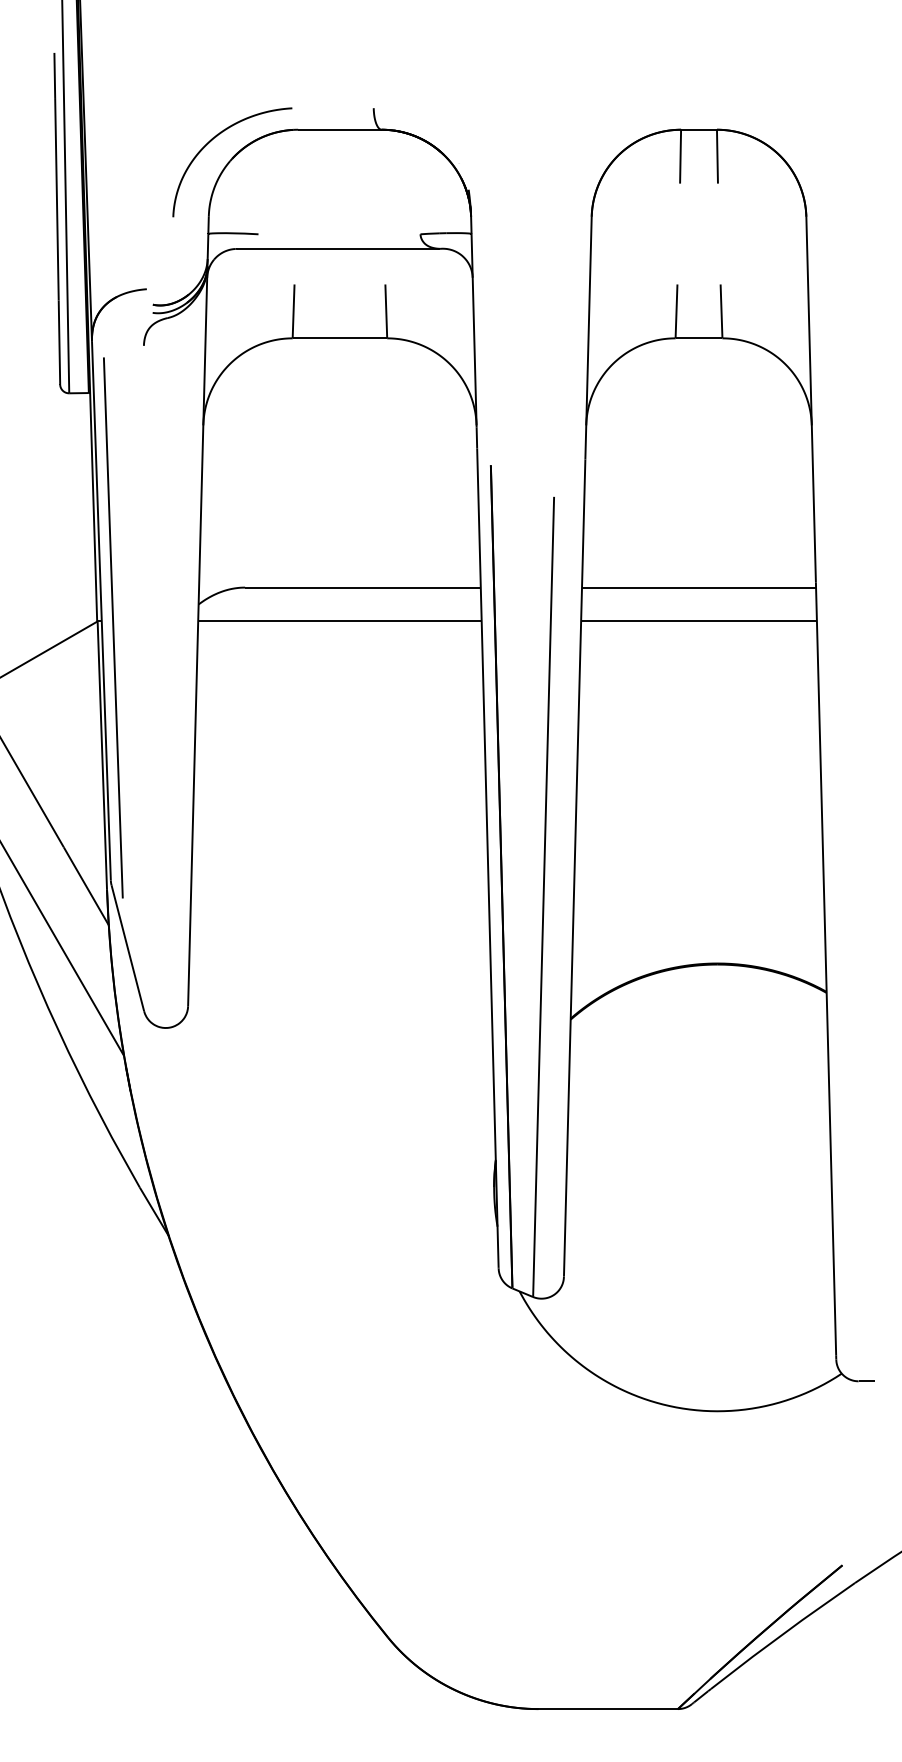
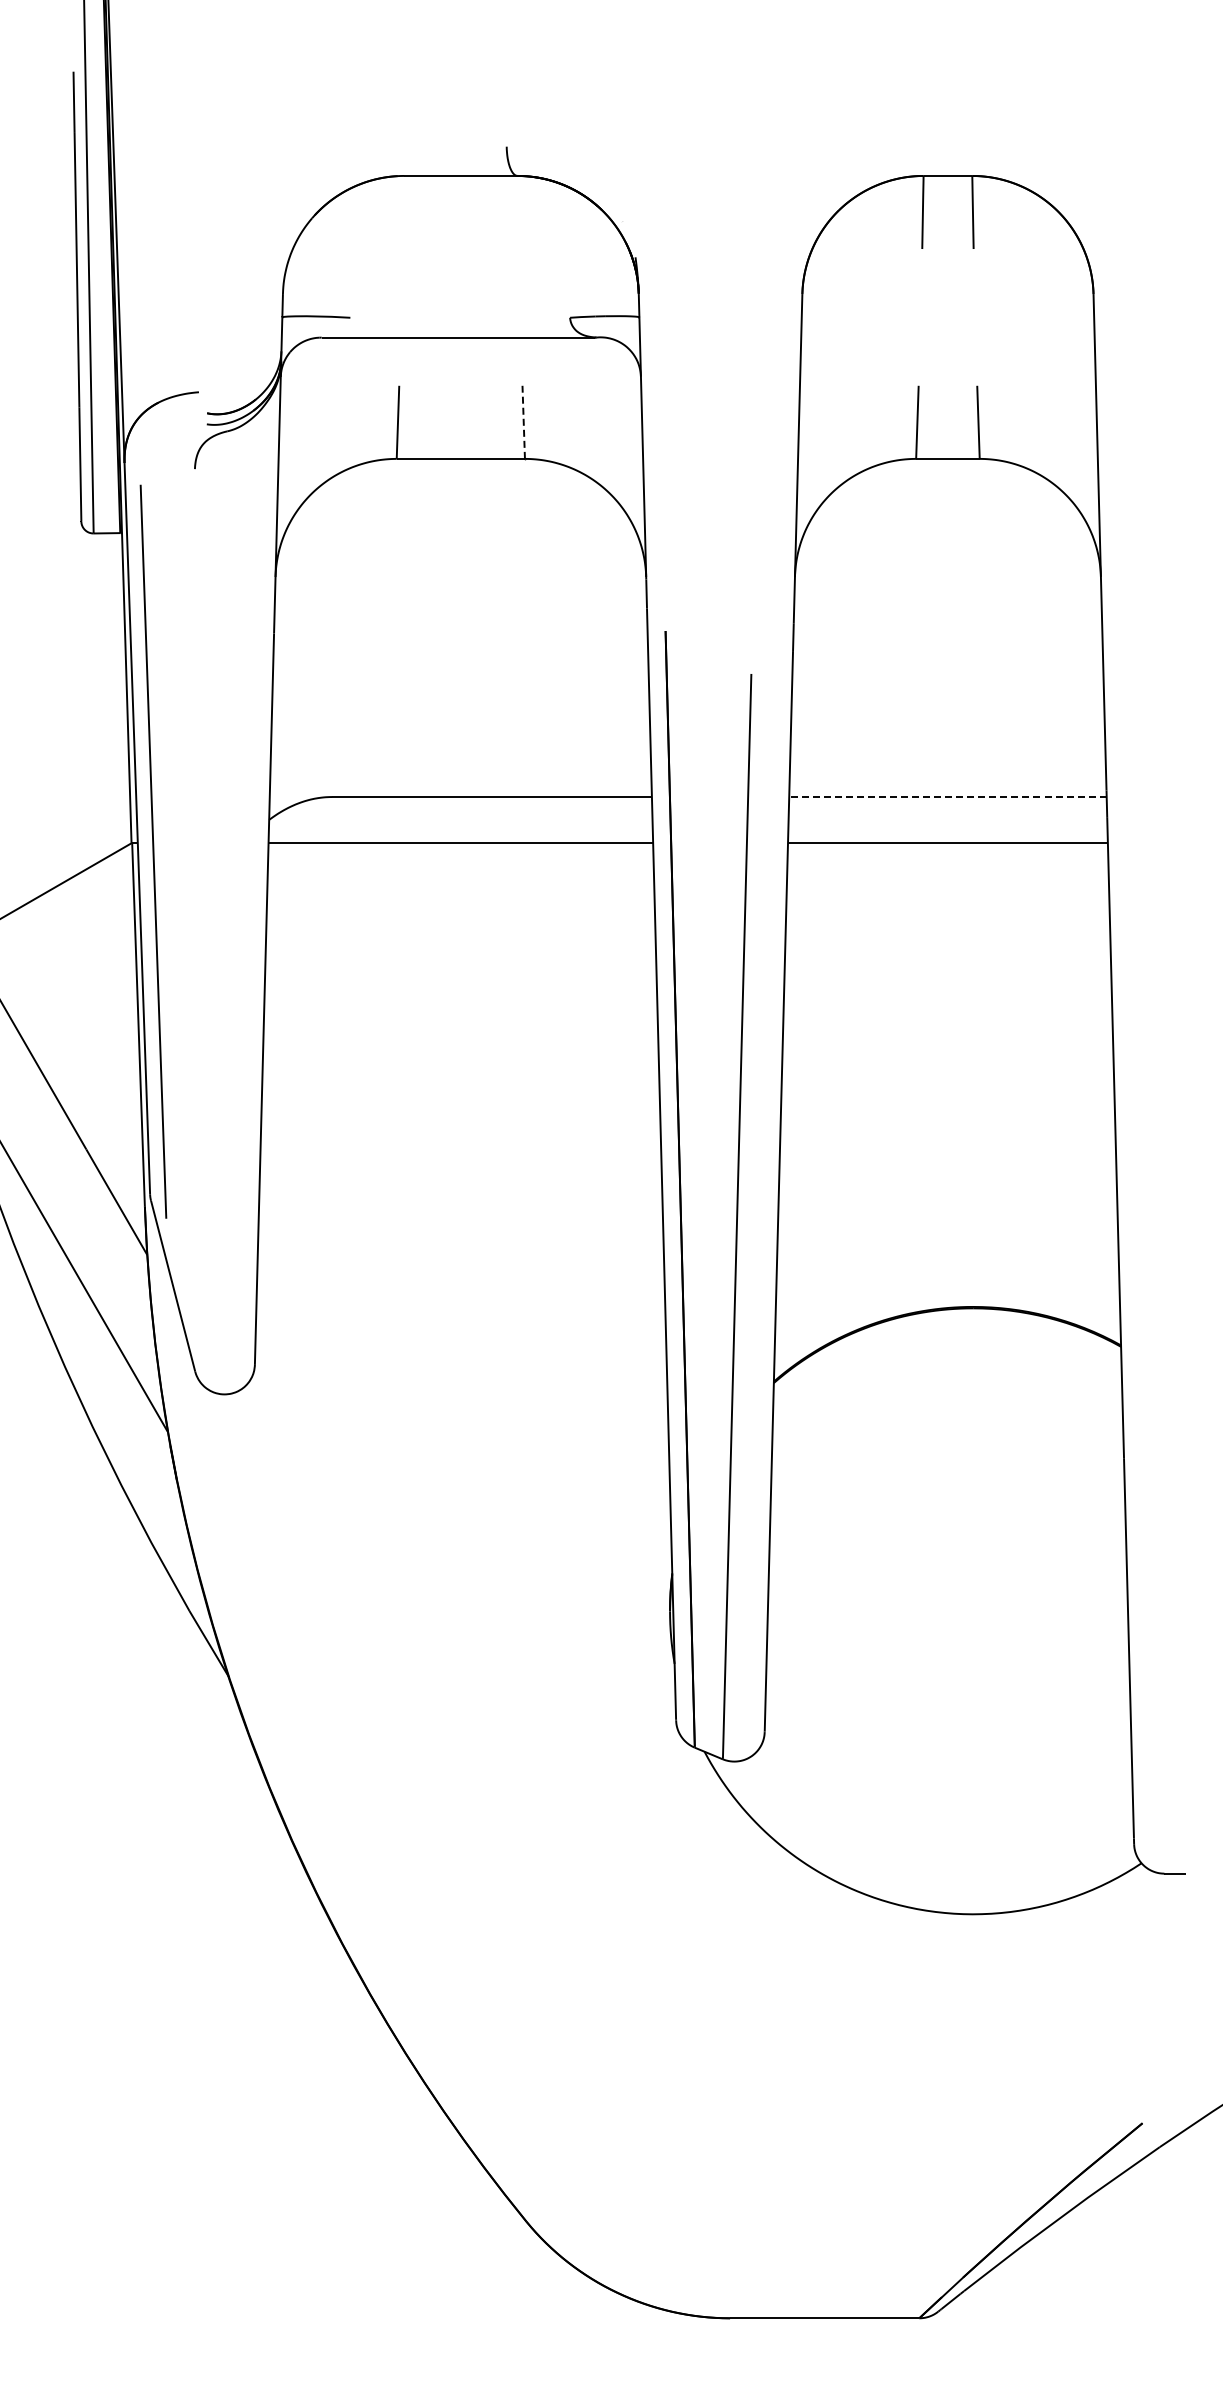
curve: (215, 138) -> (291, 187), removed
line: (386, 311) -> (523, 422), solid -> dashed
line: (698, 587) -> (947, 797), solid -> dashed

